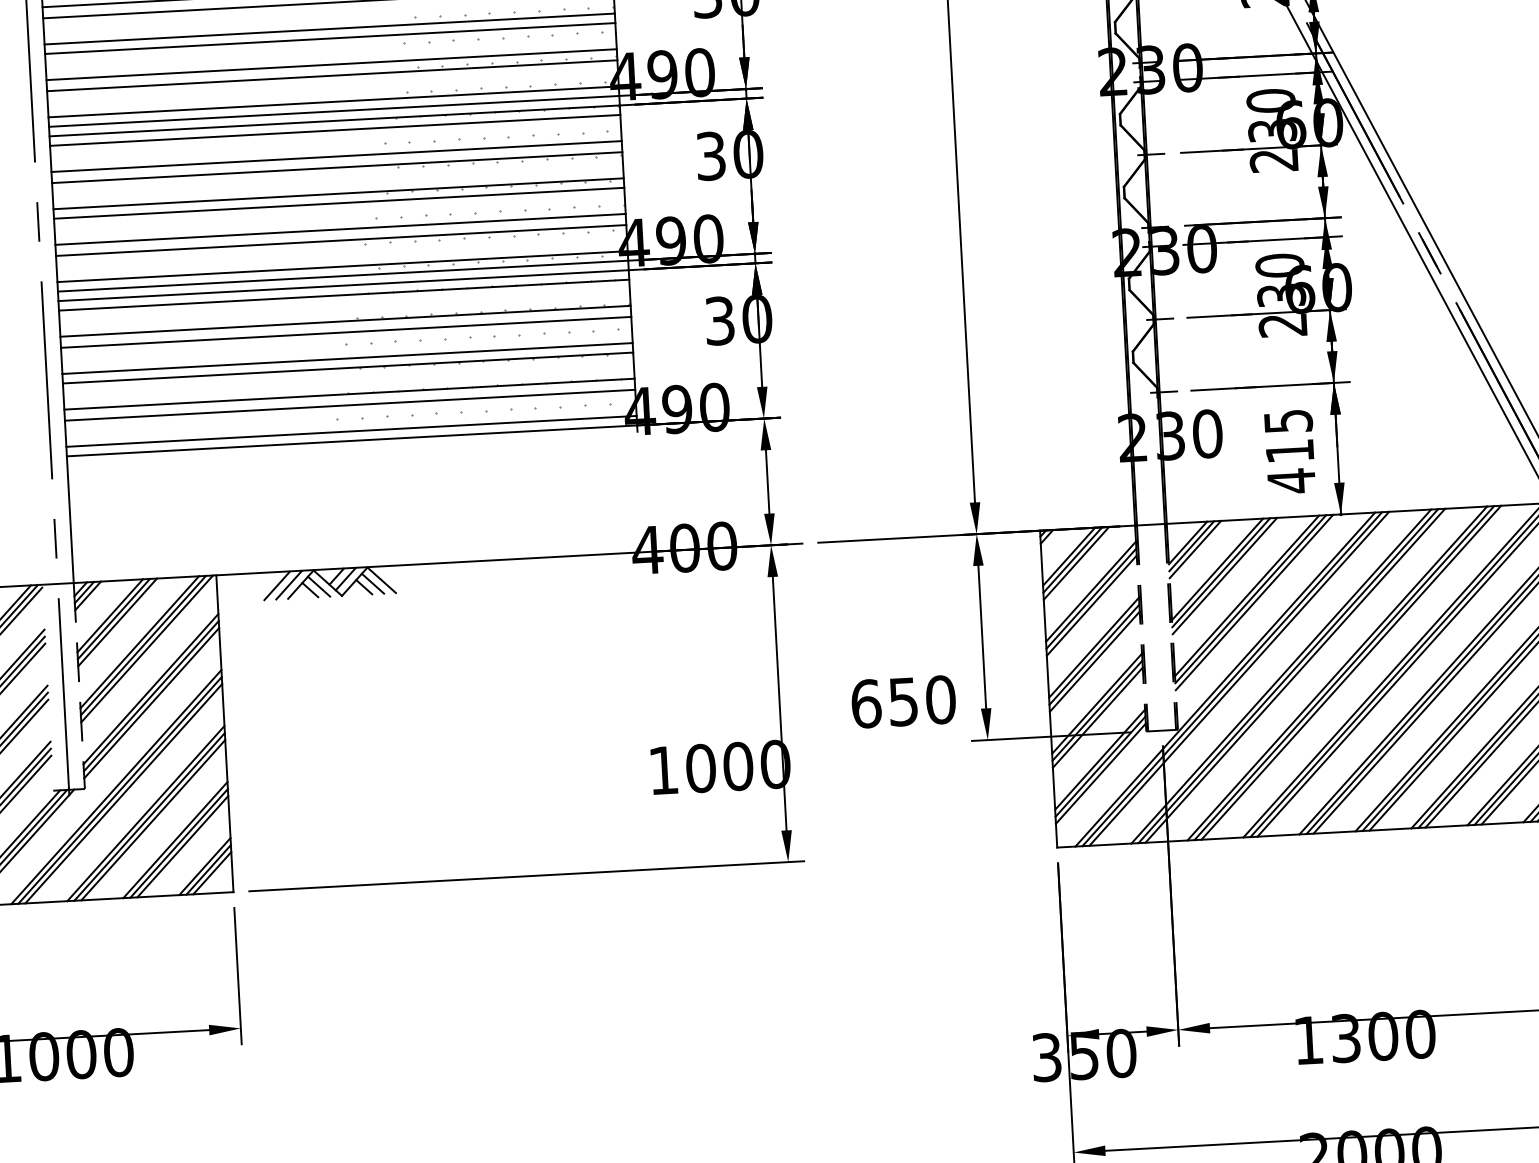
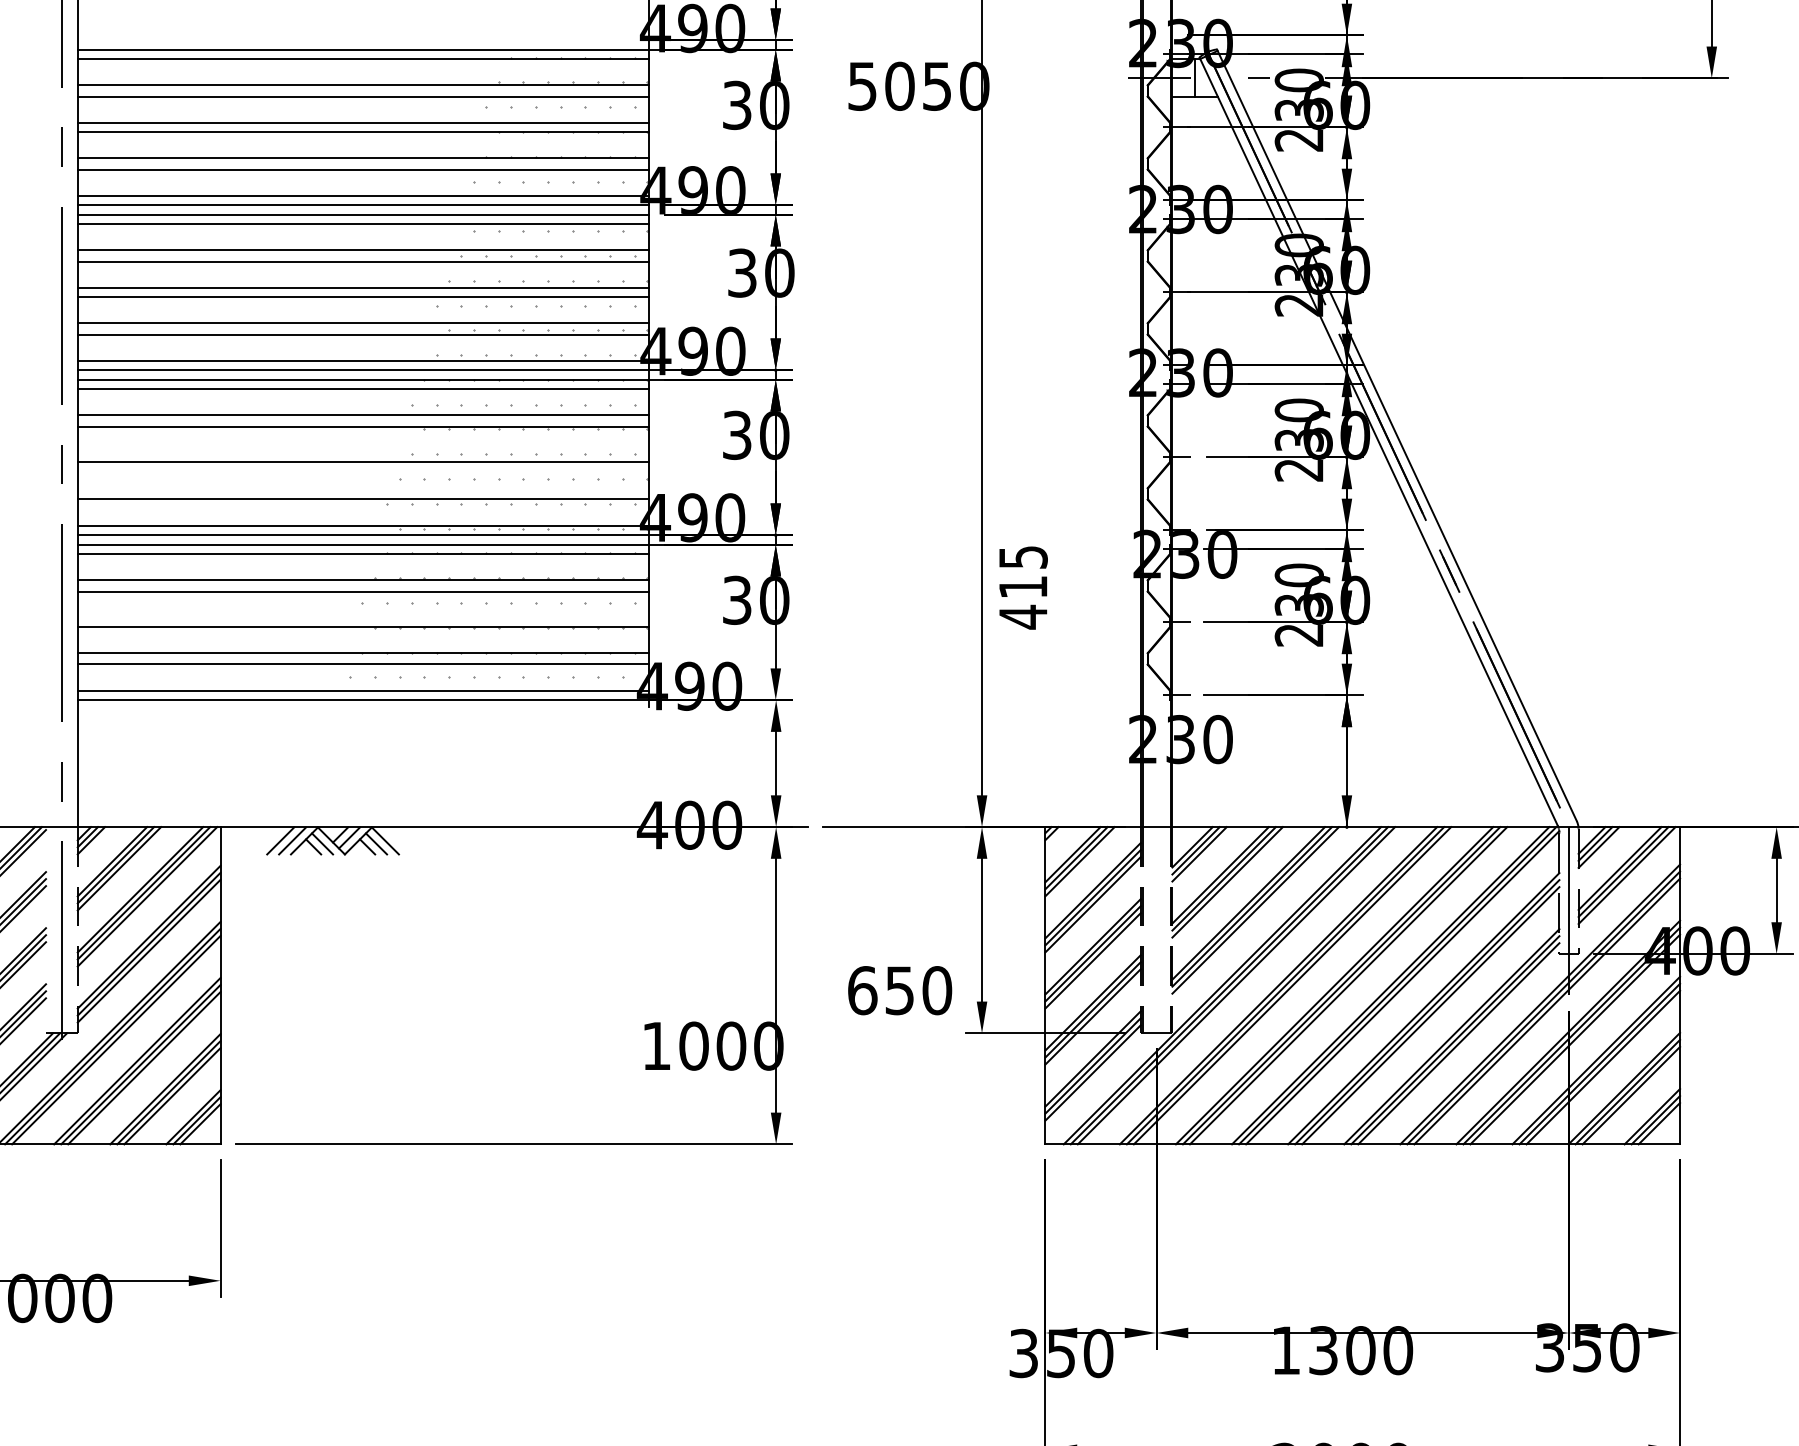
line: (337, 193) -> (362, 452), removed
line: (339, 229) -> (362, 488), removed
line: (346, 358) -> (362, 617), removed
text: (1290, 451) -> (1023, 587), moved

